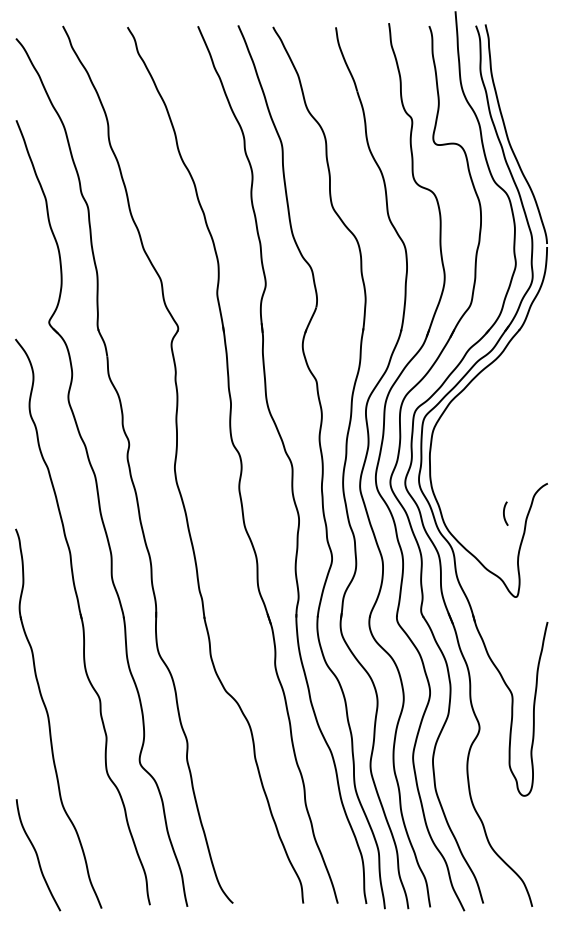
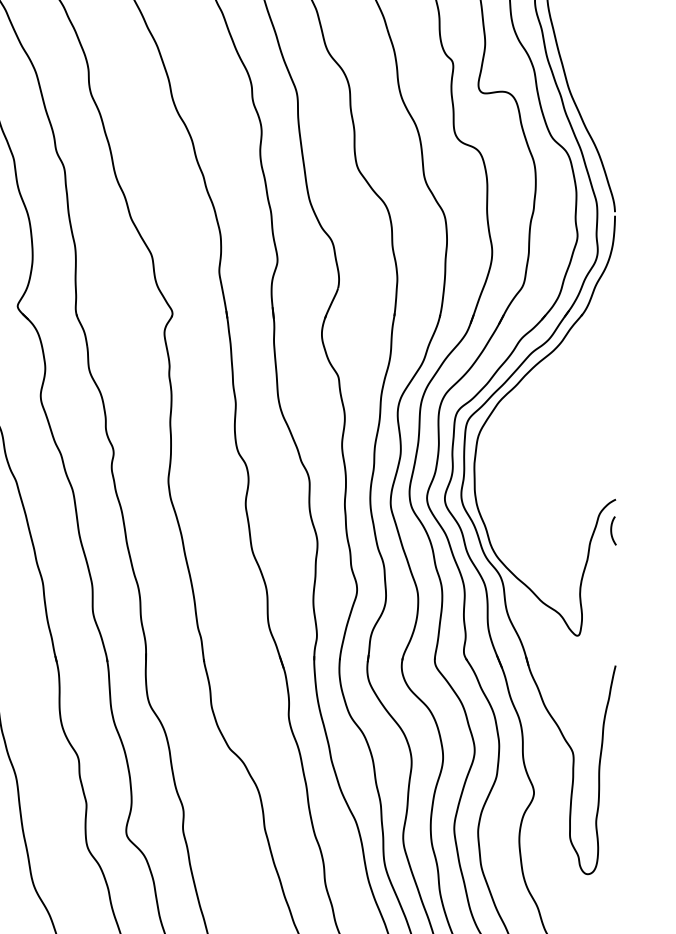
curve: (504, 513) -> (611, 530), moved

